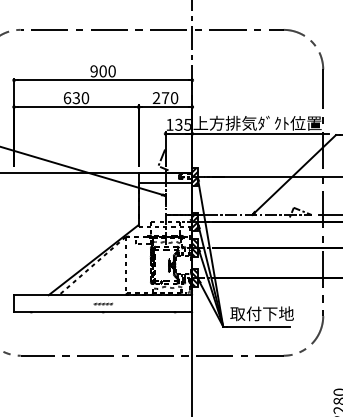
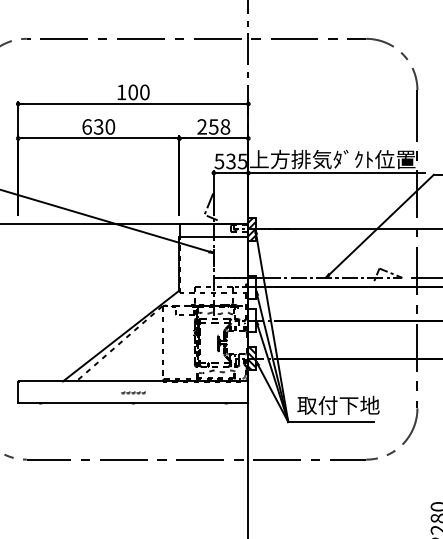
text: (94, 71) -> (121, 92), 900 -> 100
text: (169, 97) -> (219, 126), 270 -> 258
text: (169, 124) -> (219, 161), 135 -> 535
hatch: (195, 221) -> (252, 286), removed
hatch: (195, 247) -> (252, 320), removed

